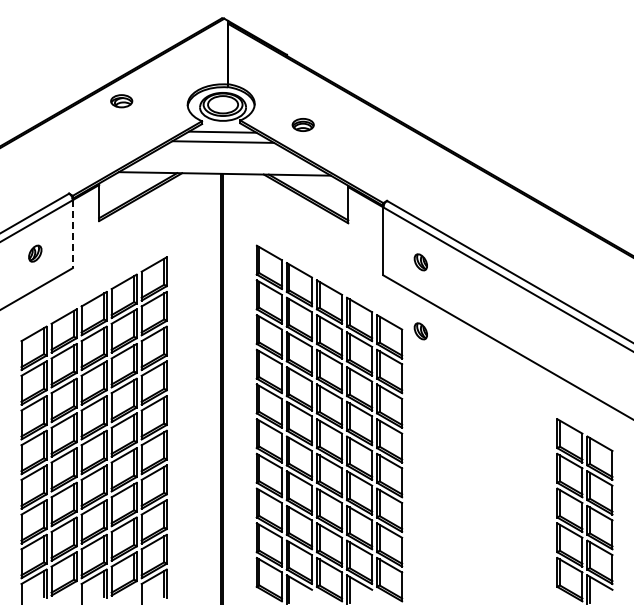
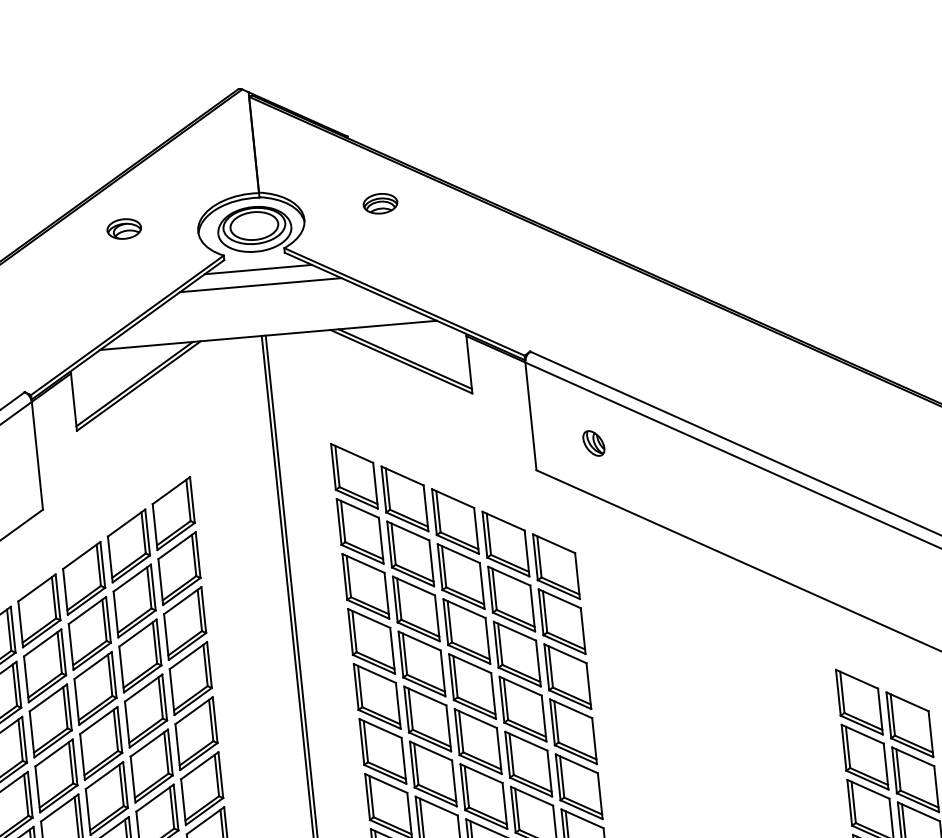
part: (121, 101) -> (124, 229), moved
part: (302, 124) -> (379, 203), moved
line: (72, 234) -> (36, 456), dashed -> solid
part: (420, 331) -> (604, 553), removed

